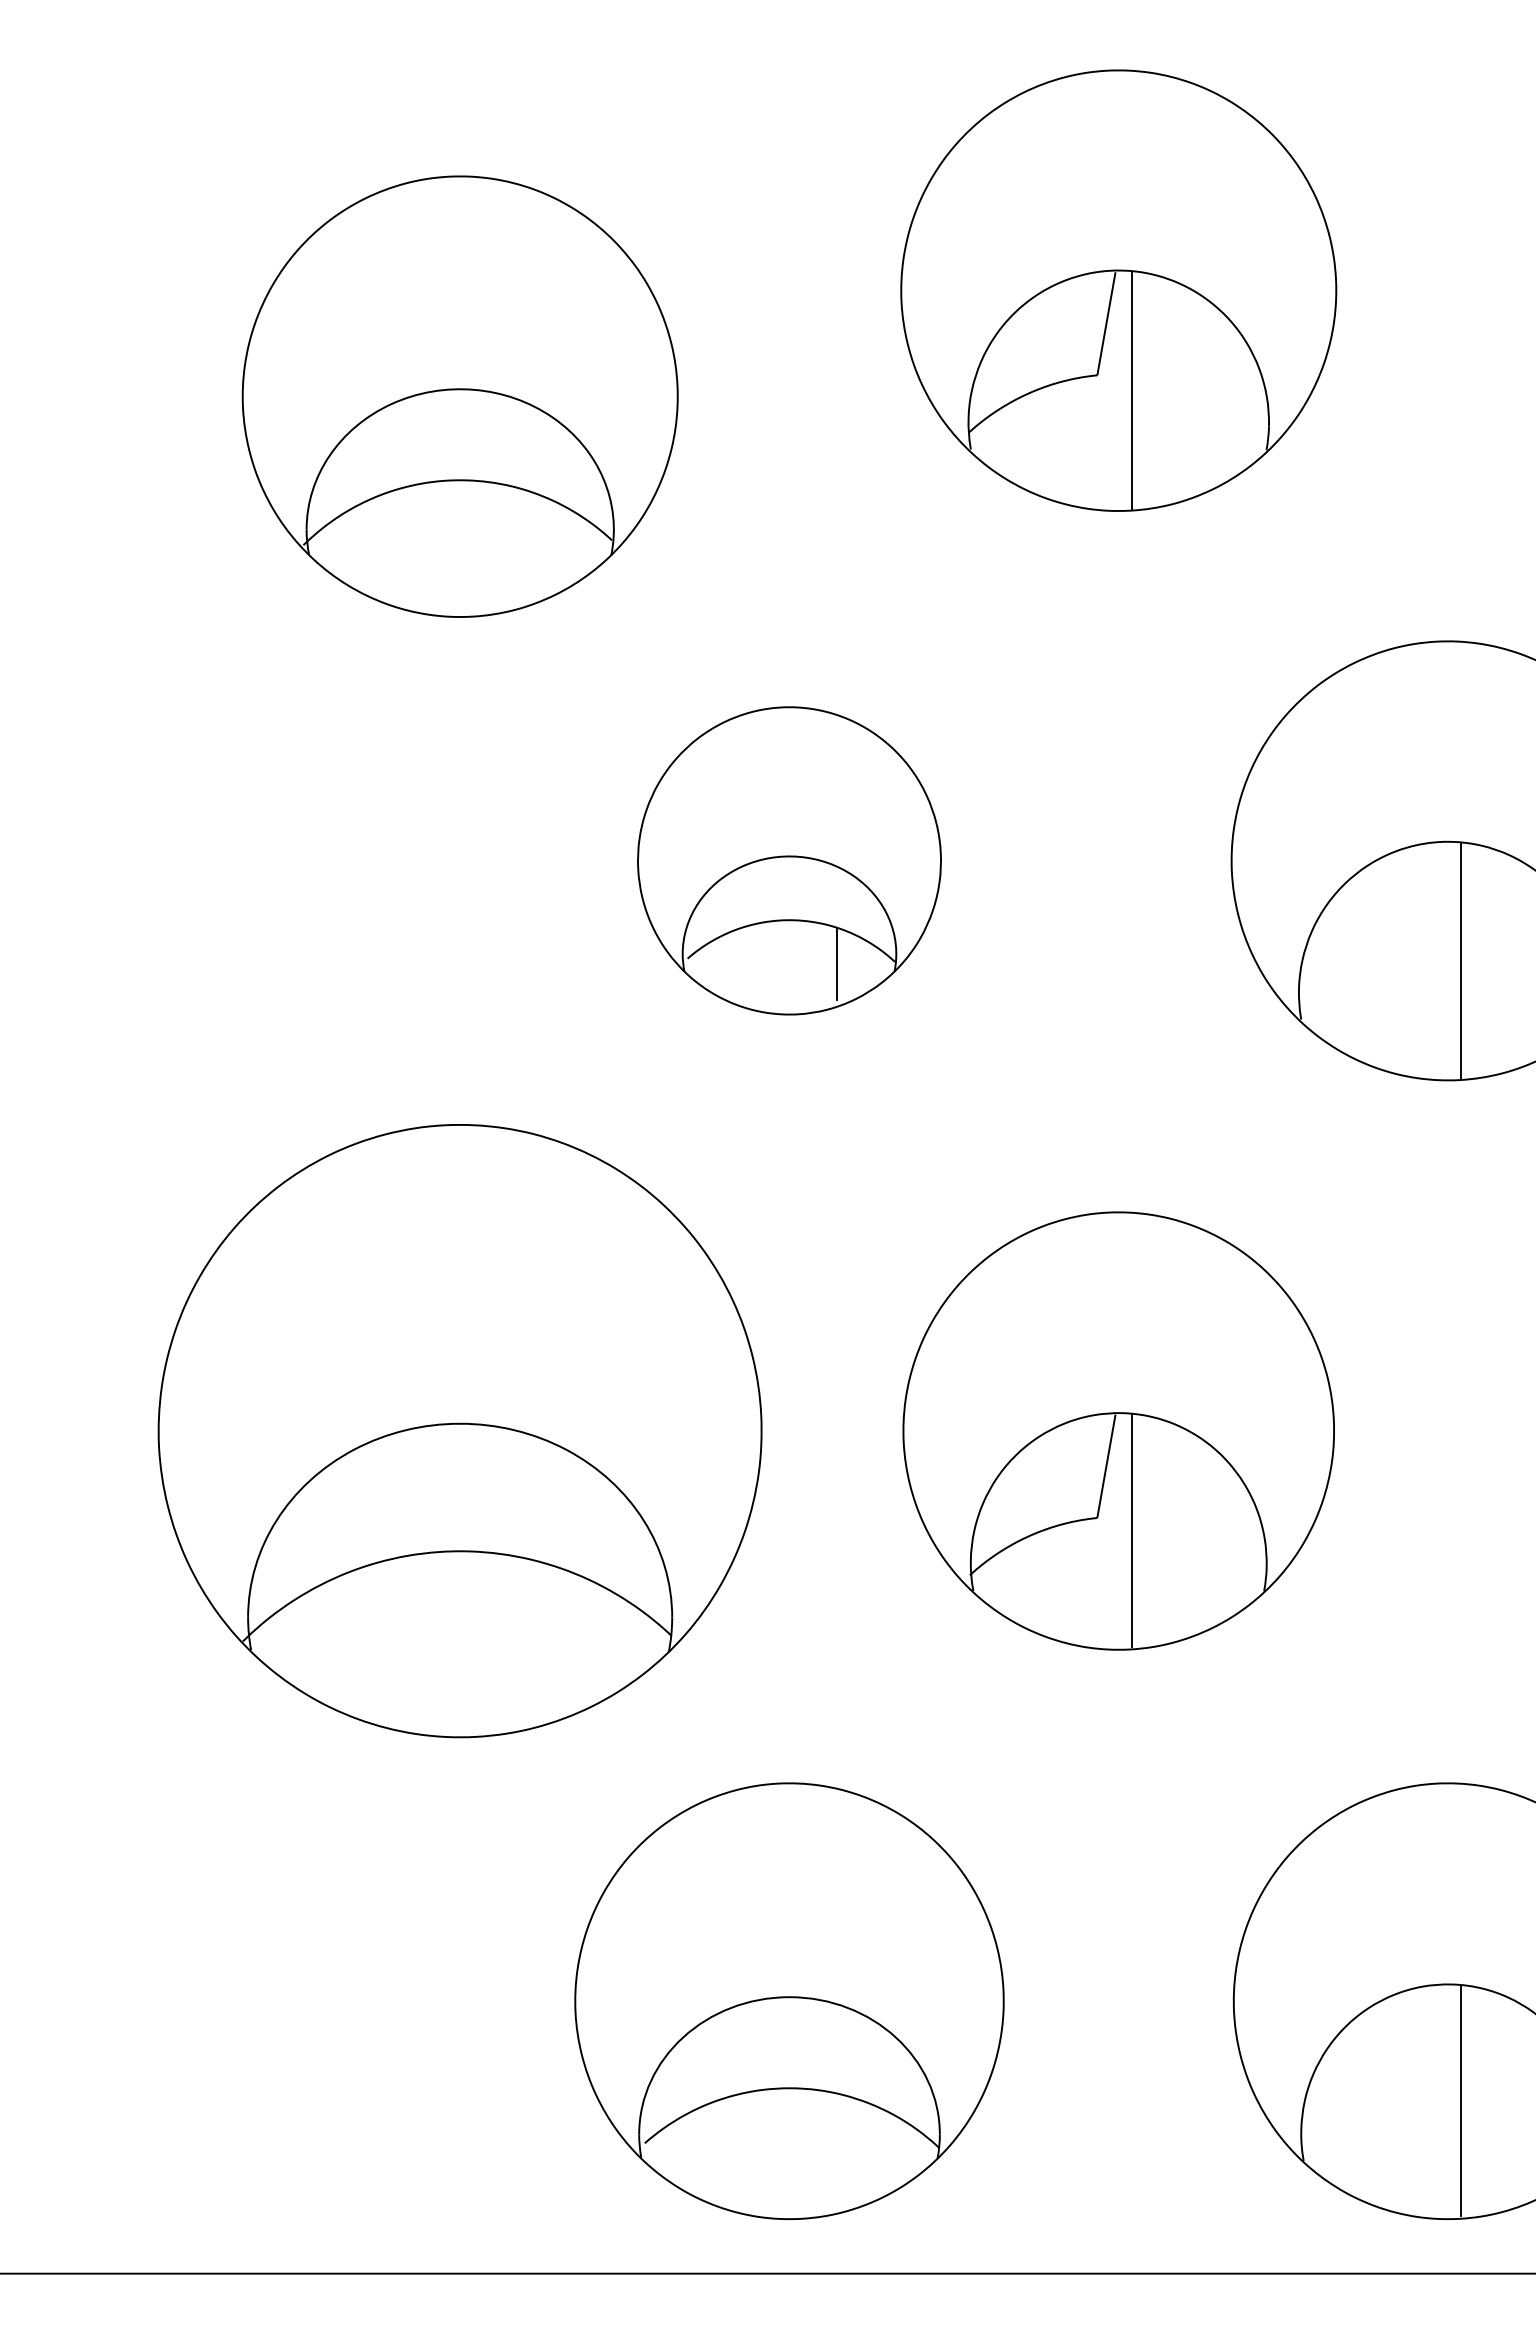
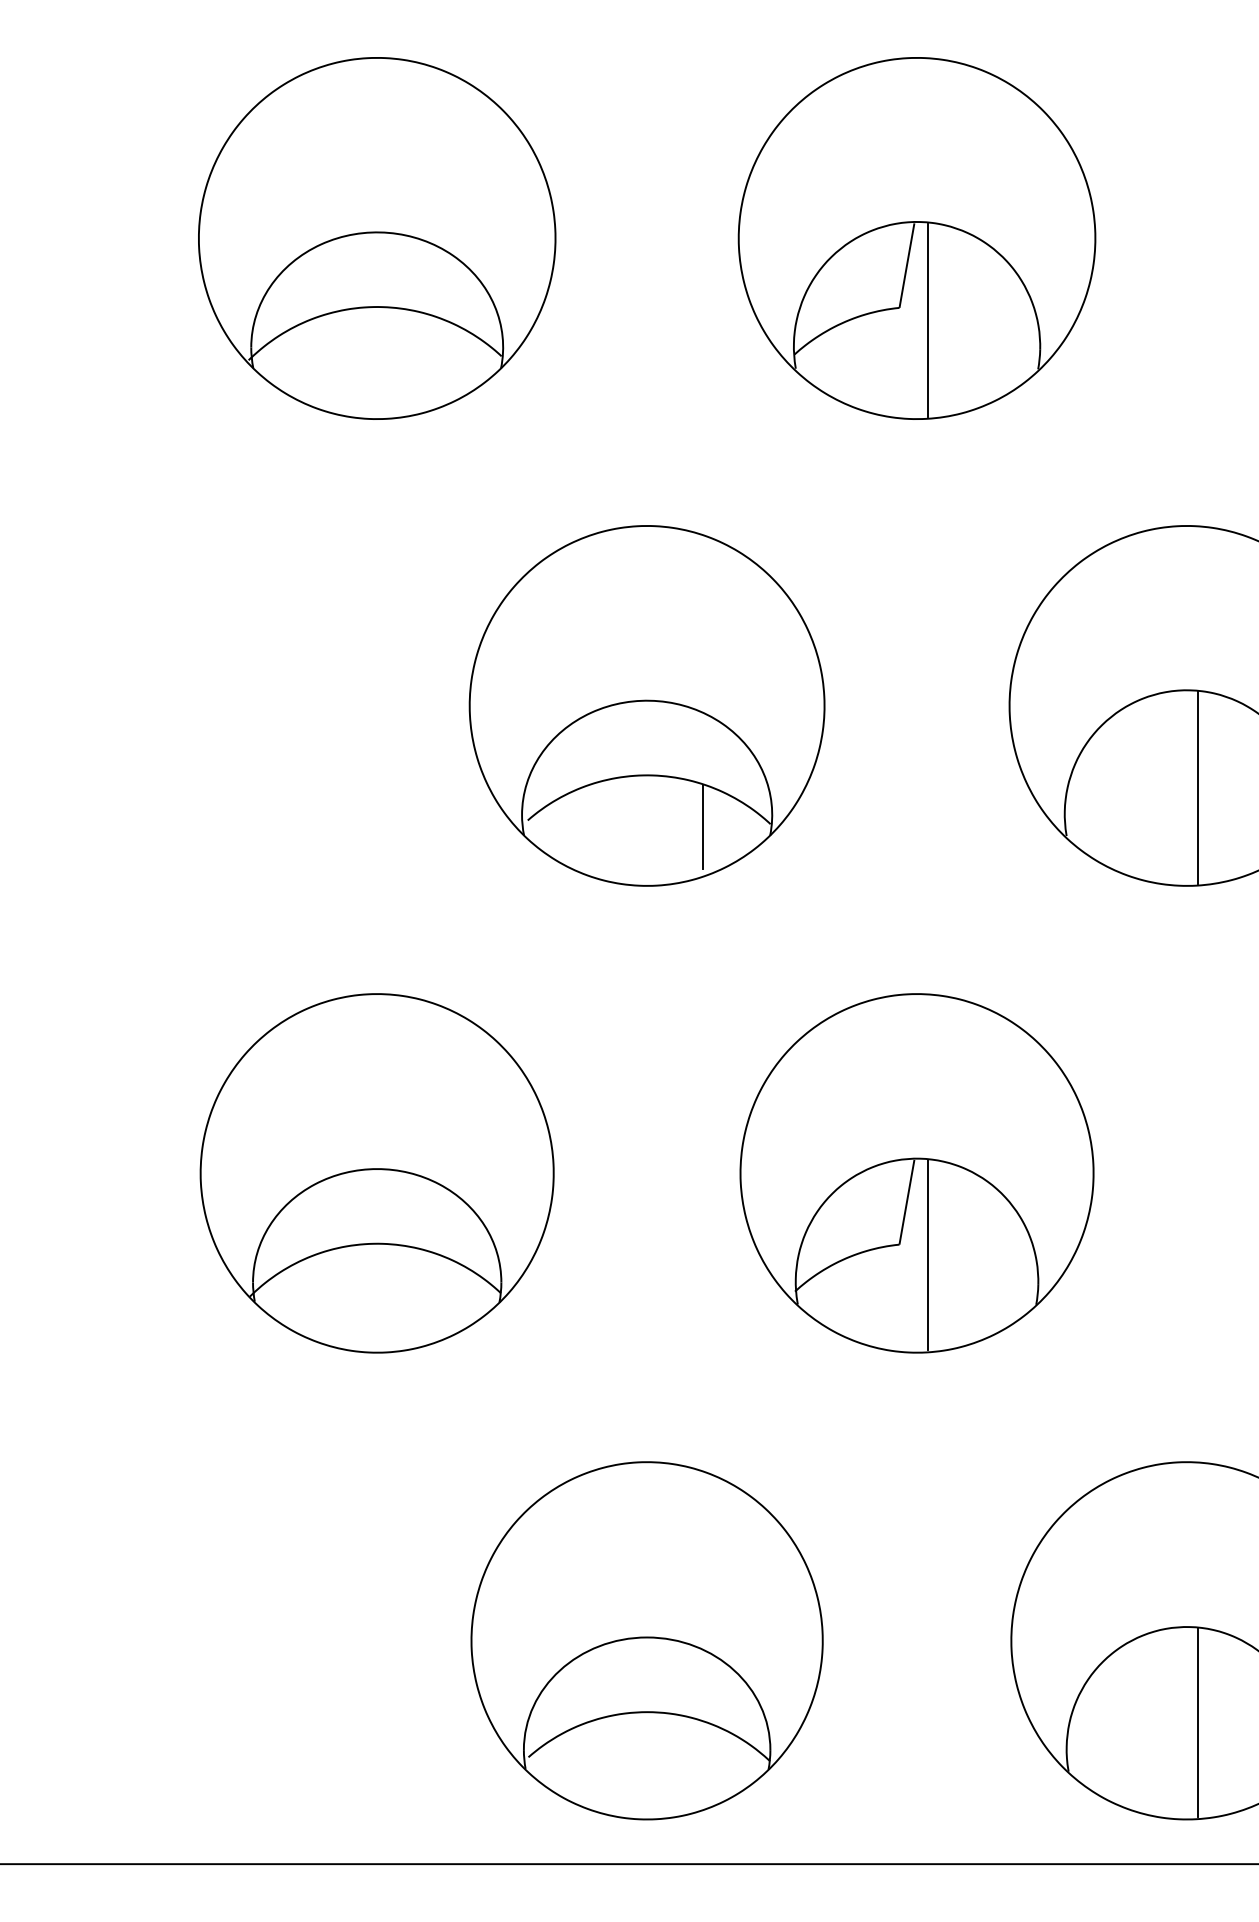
part: (459, 396) -> (376, 238), moved
part: (789, 860) -> (647, 705), size x1.43
part: (460, 1430) -> (377, 1172), size x0.71

